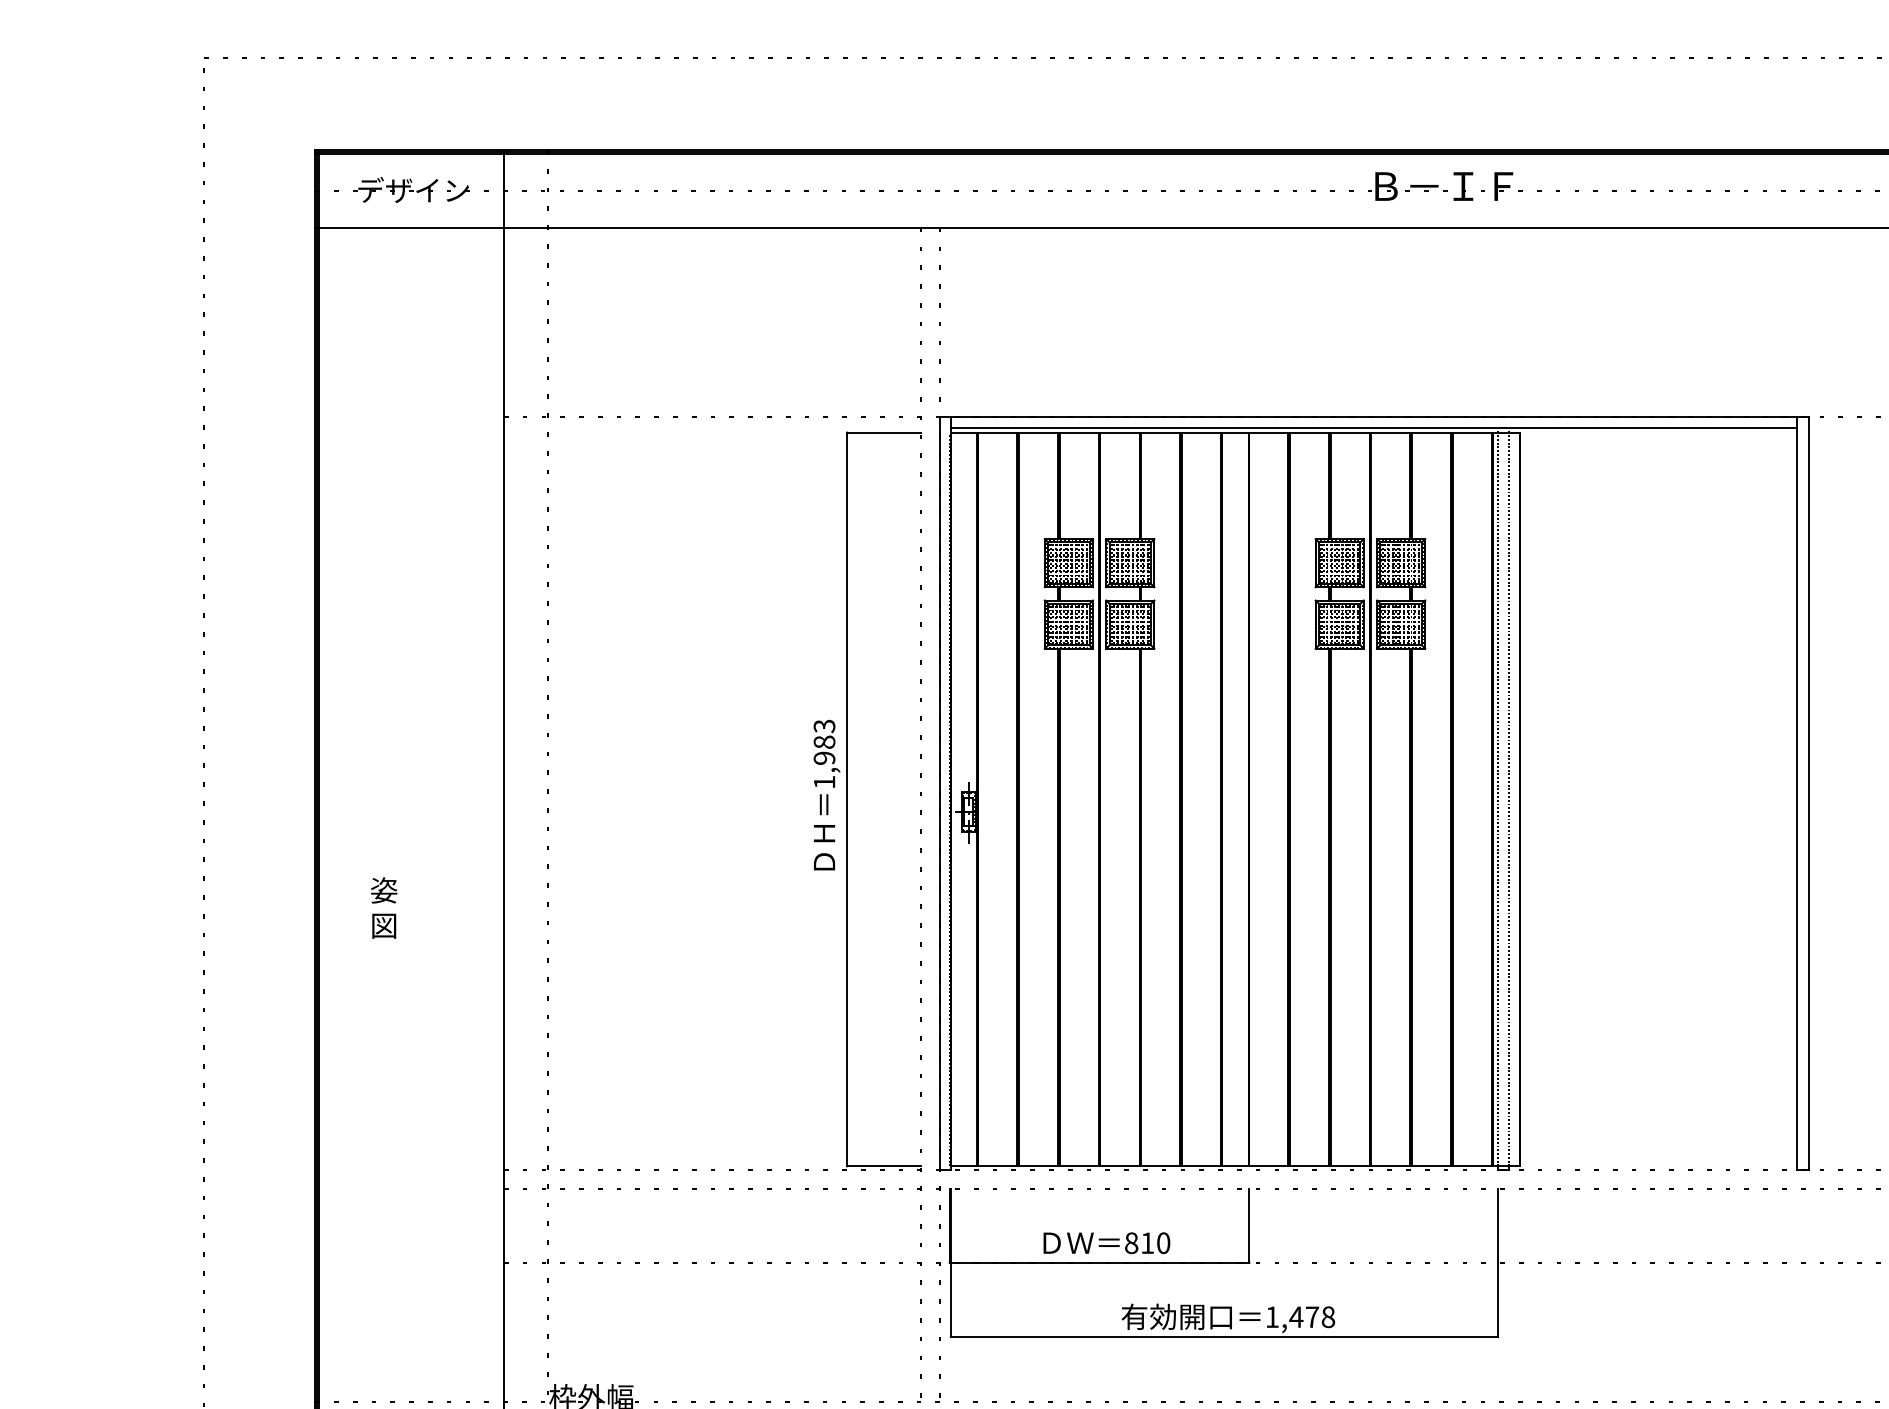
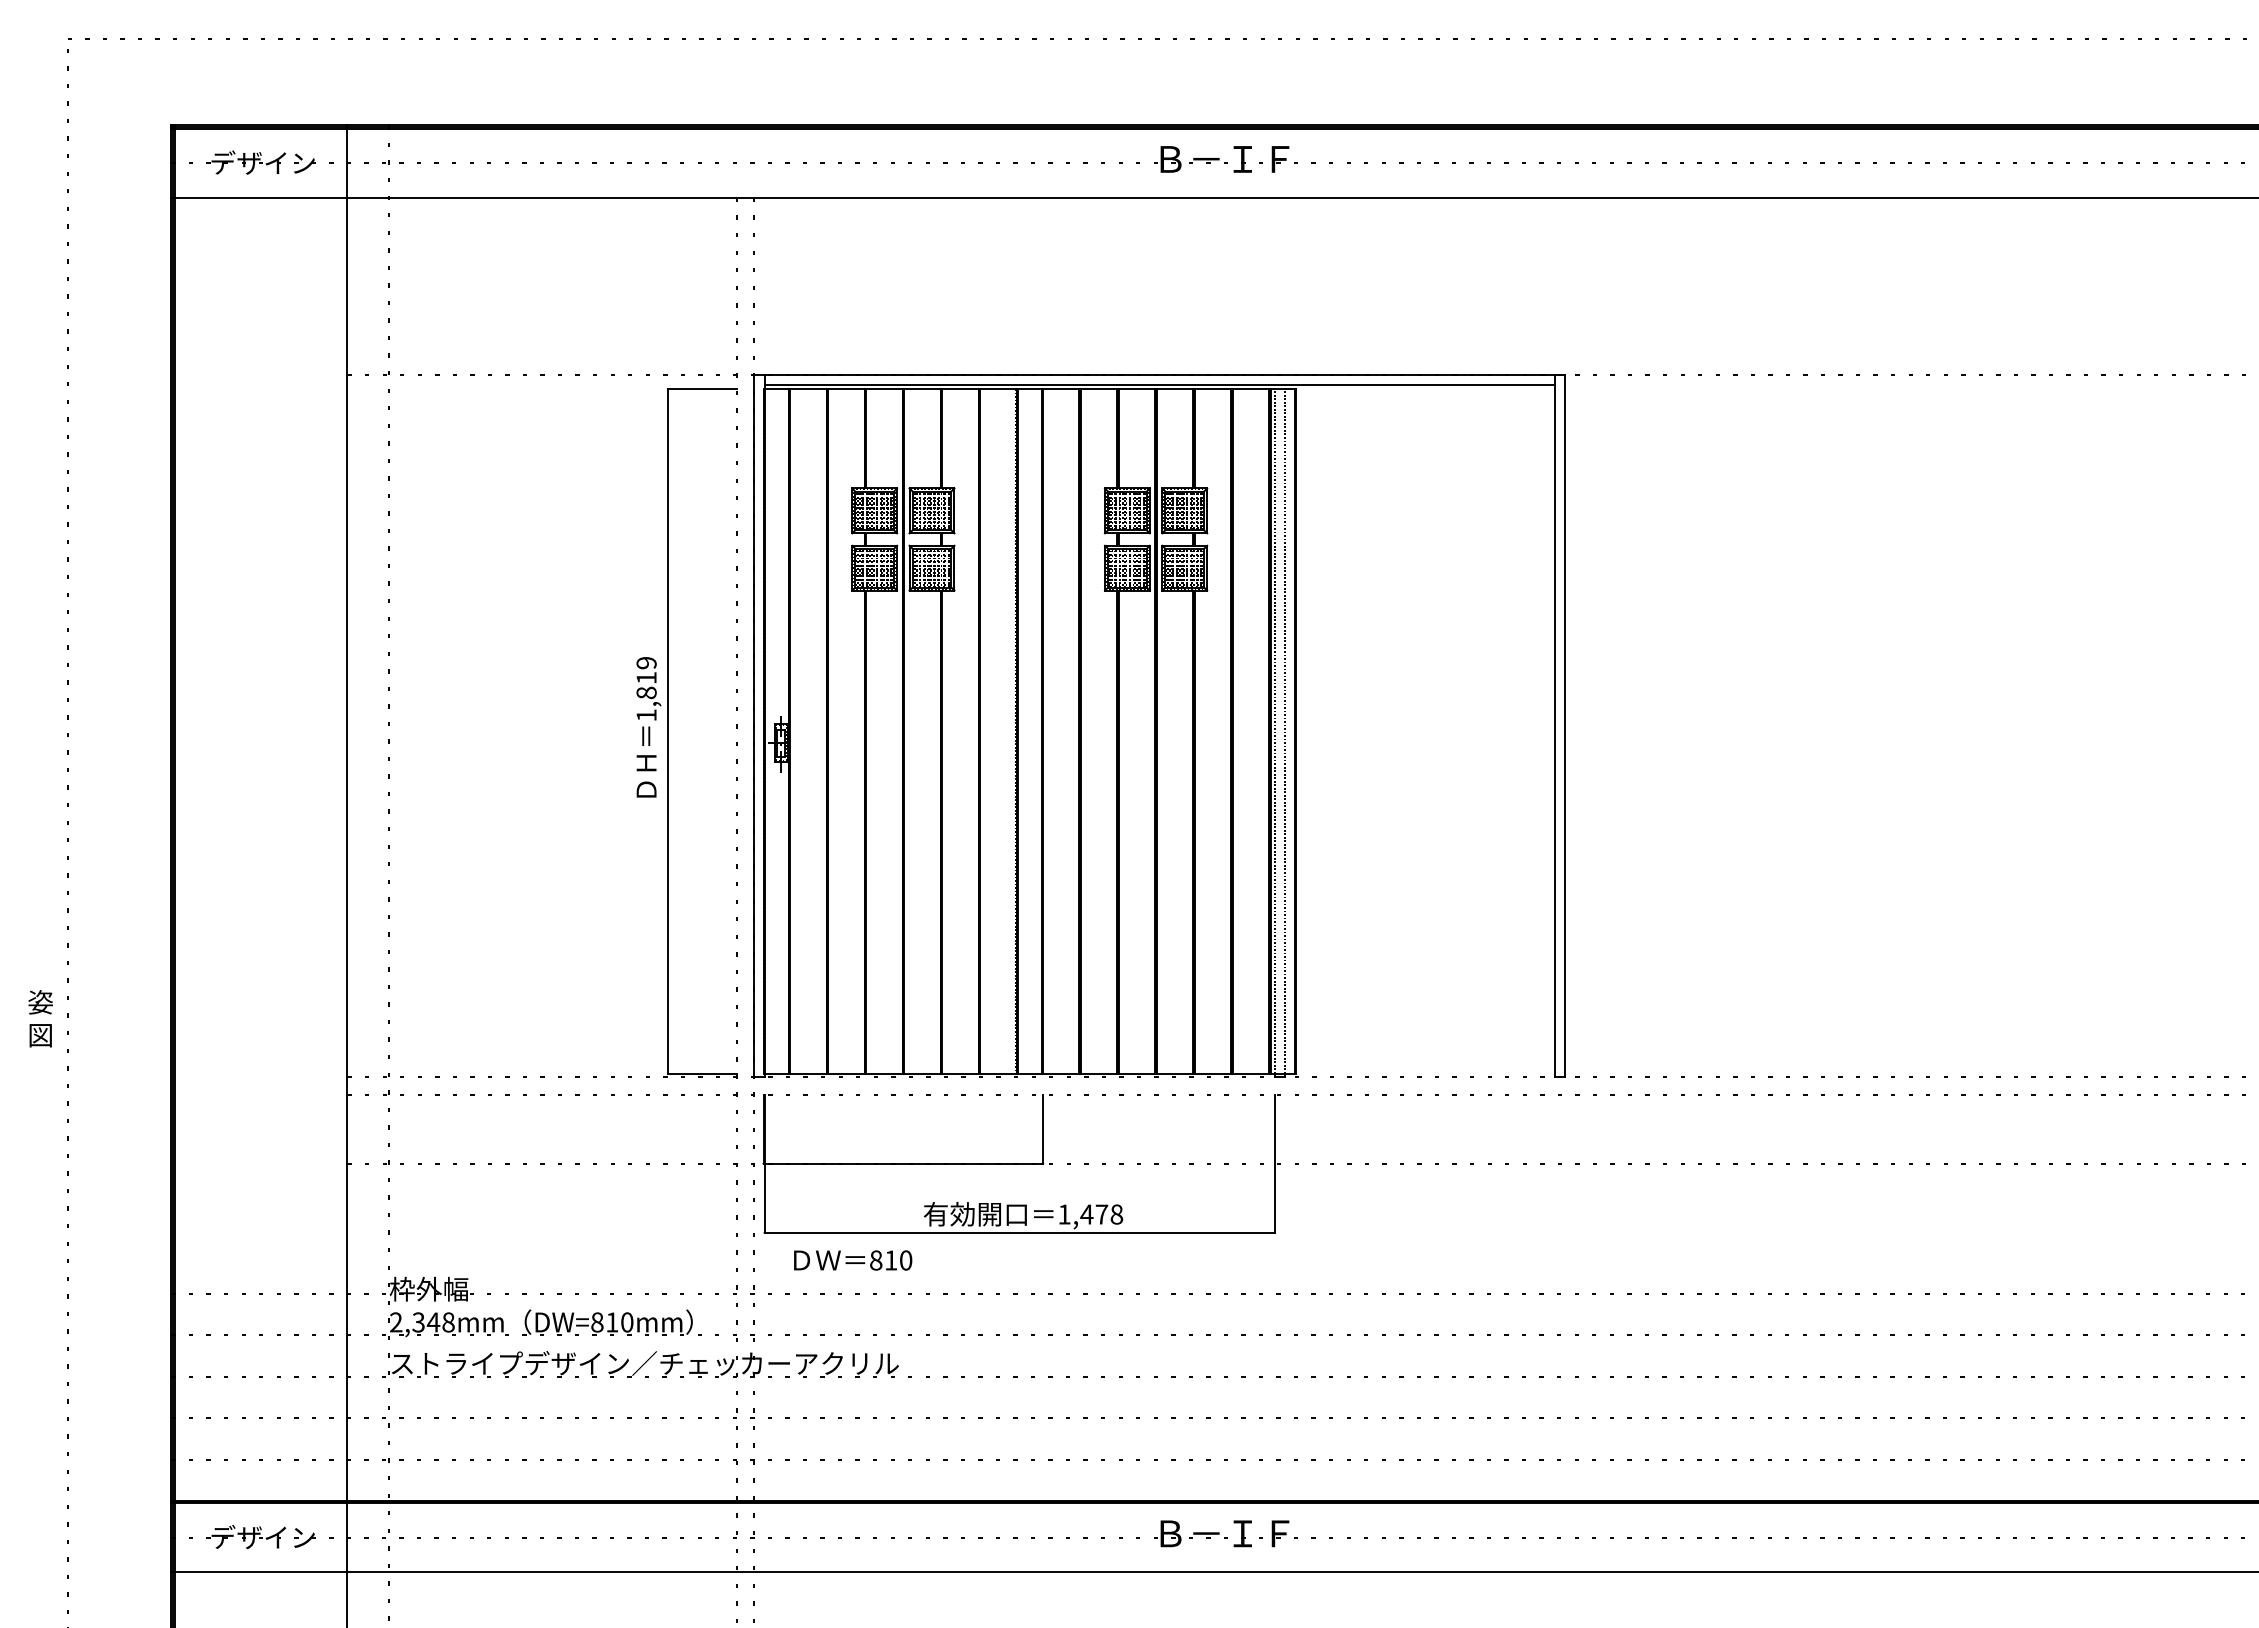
text: (824, 742) -> (646, 678), 1,983 -> 1,819
text: (383, 907) -> (40, 1018), moved
text: (1107, 1243) -> (853, 1260), moved

